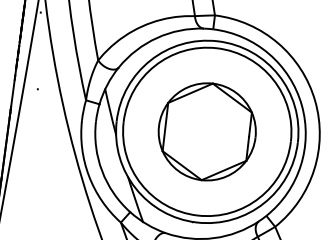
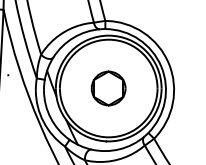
part: (206, 131) -> (108, 88), size x0.6

